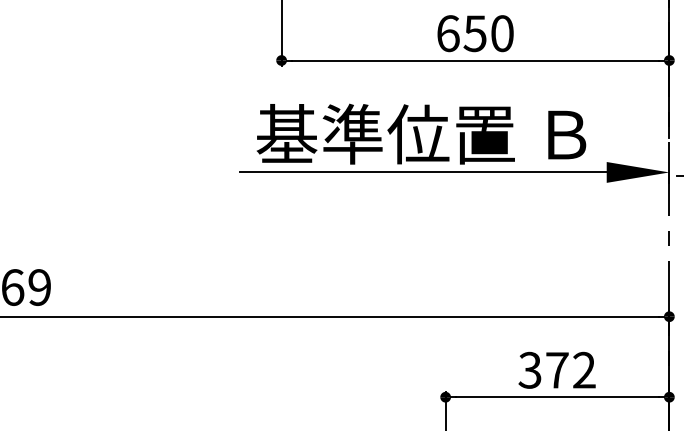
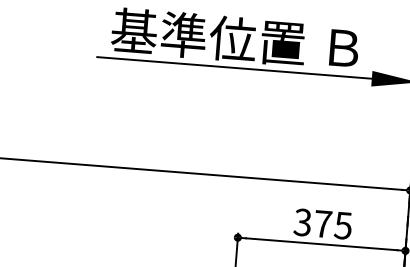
text: (583, 369) -> (342, 225), 372 -> 375

